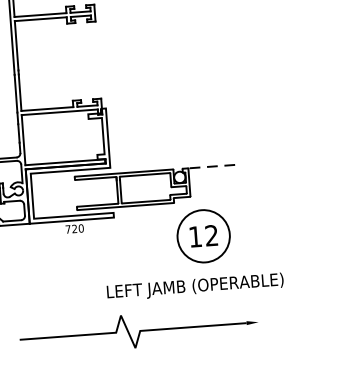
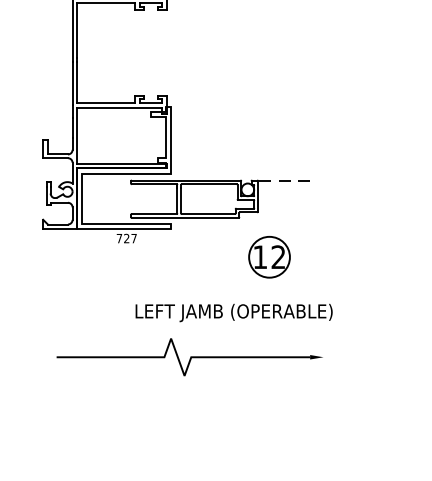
text: (80, 228) -> (133, 238), 720 -> 727
circle: (203, 236) -> (269, 257), size x0.7
text: (194, 286) -> (233, 312), moved

